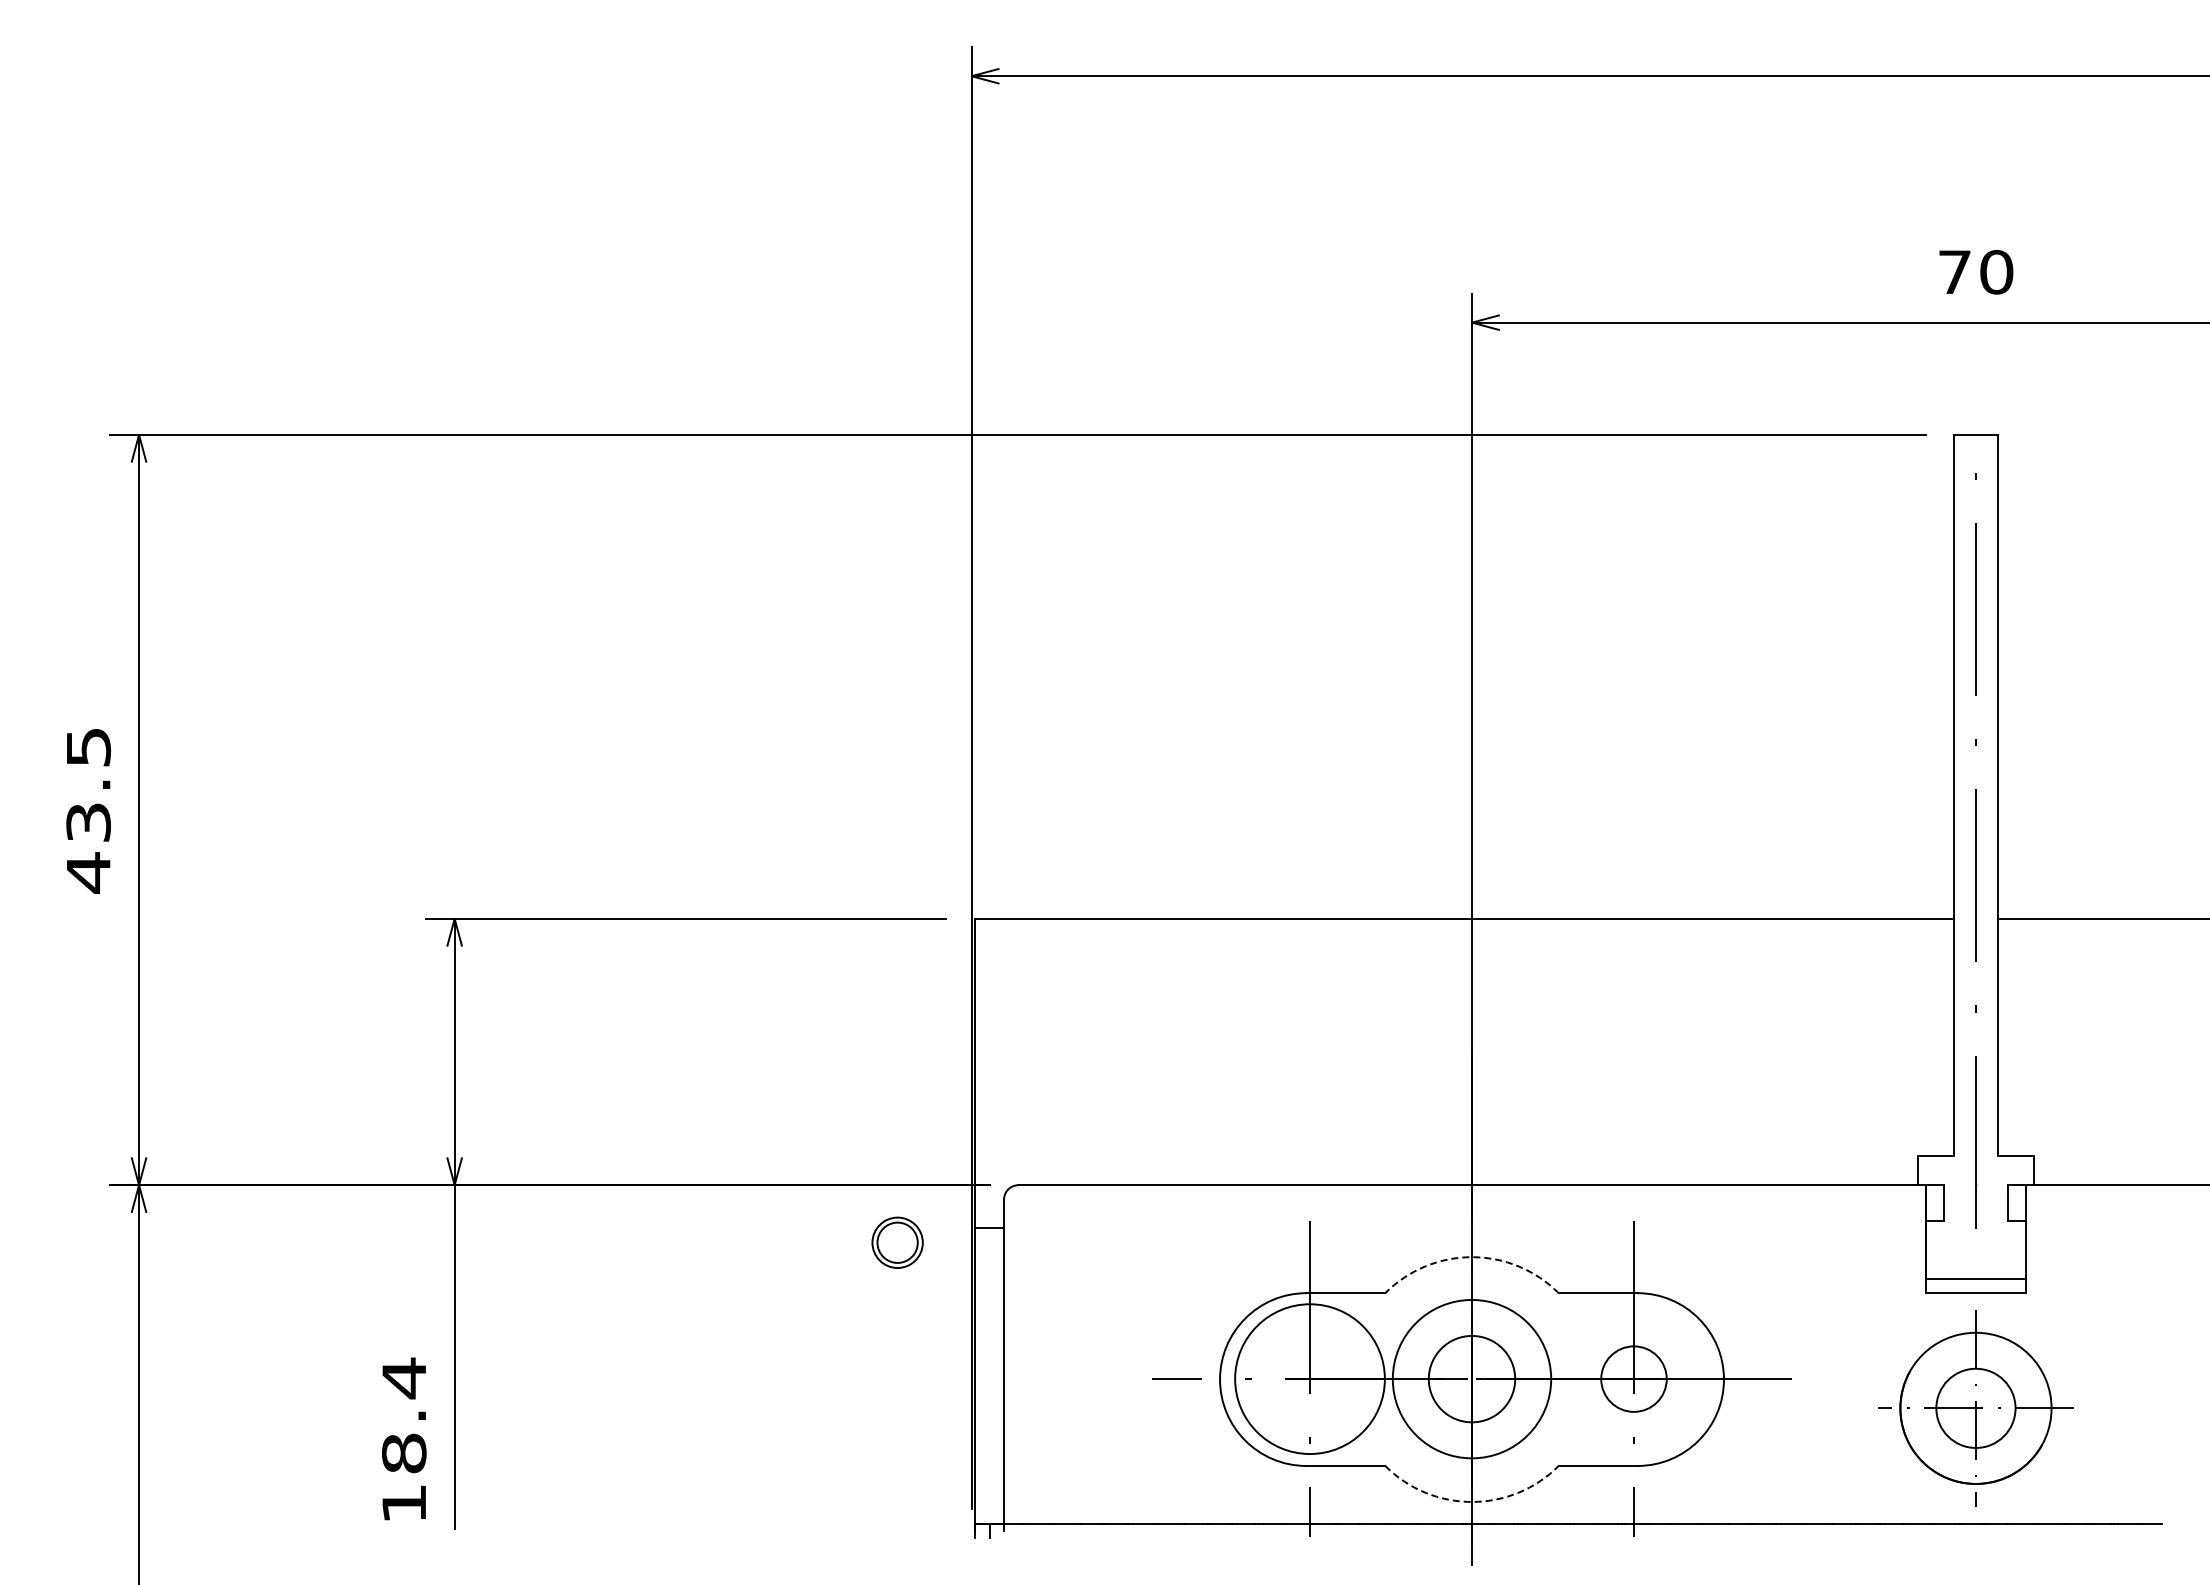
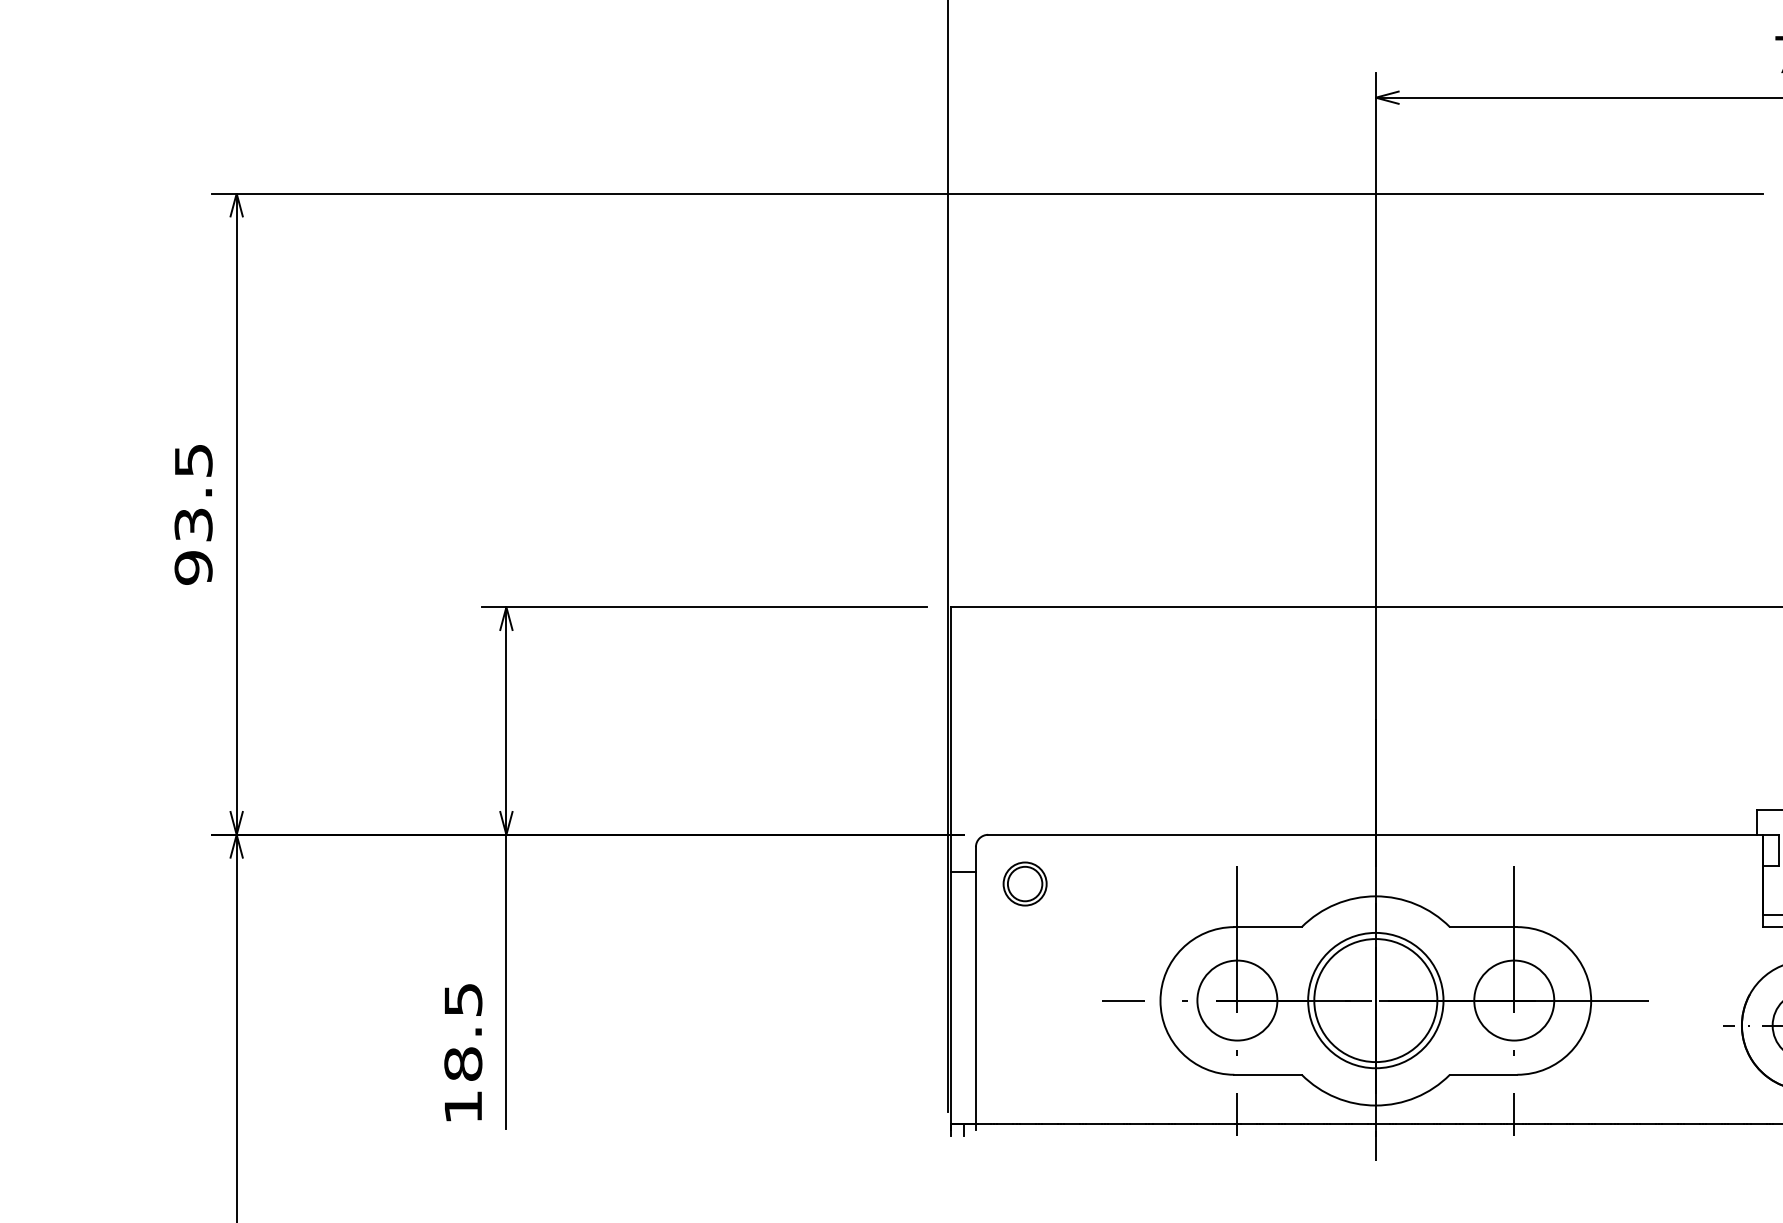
text: (88, 872) -> (193, 567), 43.5 -> 93.5
part: (897, 1242) -> (1025, 883), moved
arc: (1472, 1257) -> (1376, 896), dashed -> solid
text: (404, 1378) -> (463, 1000), 18.4 -> 18.5
circle: (1309, 1378) -> (1236, 1000), size x0.62
circle: (1633, 1378) -> (1513, 1000), size x1.43
circle: (1472, 1379) -> (1376, 1000), size x1.67
arc: (1472, 1501) -> (1376, 1105), dashed -> solid

